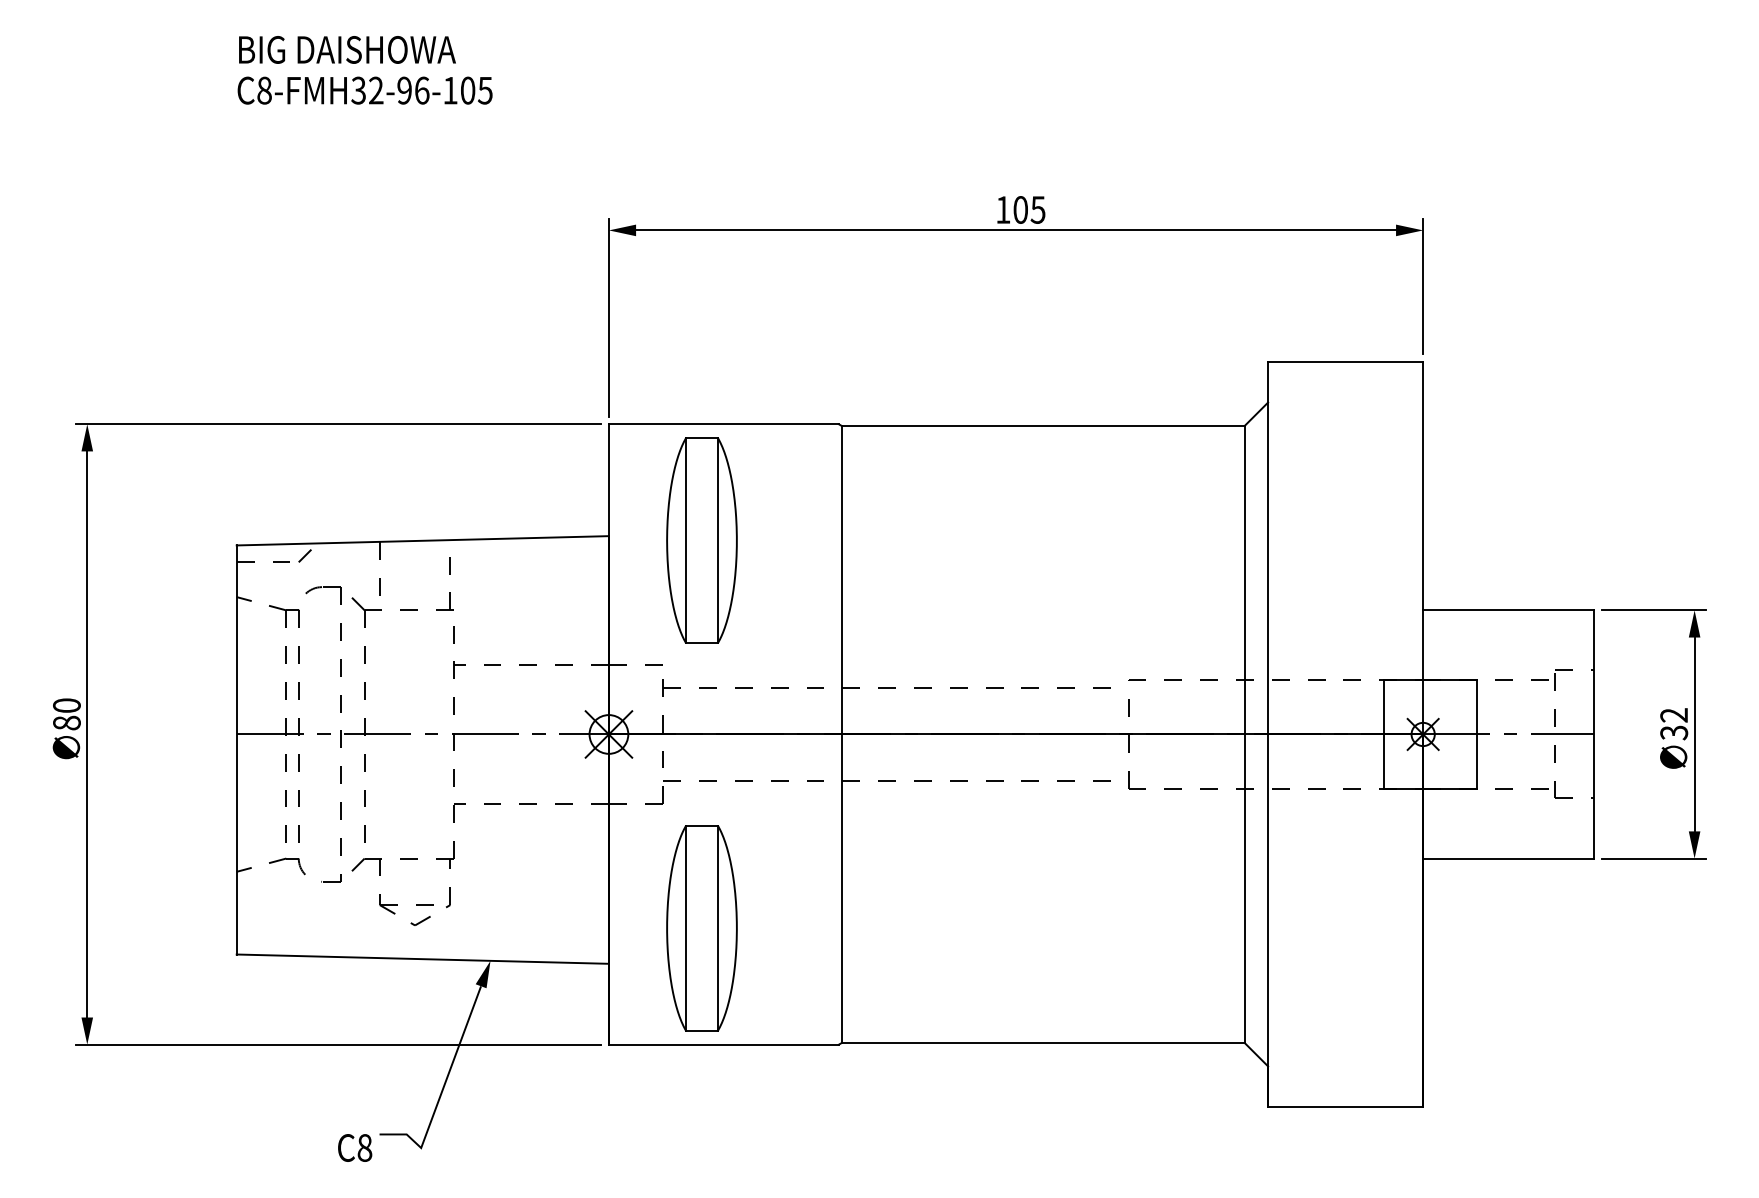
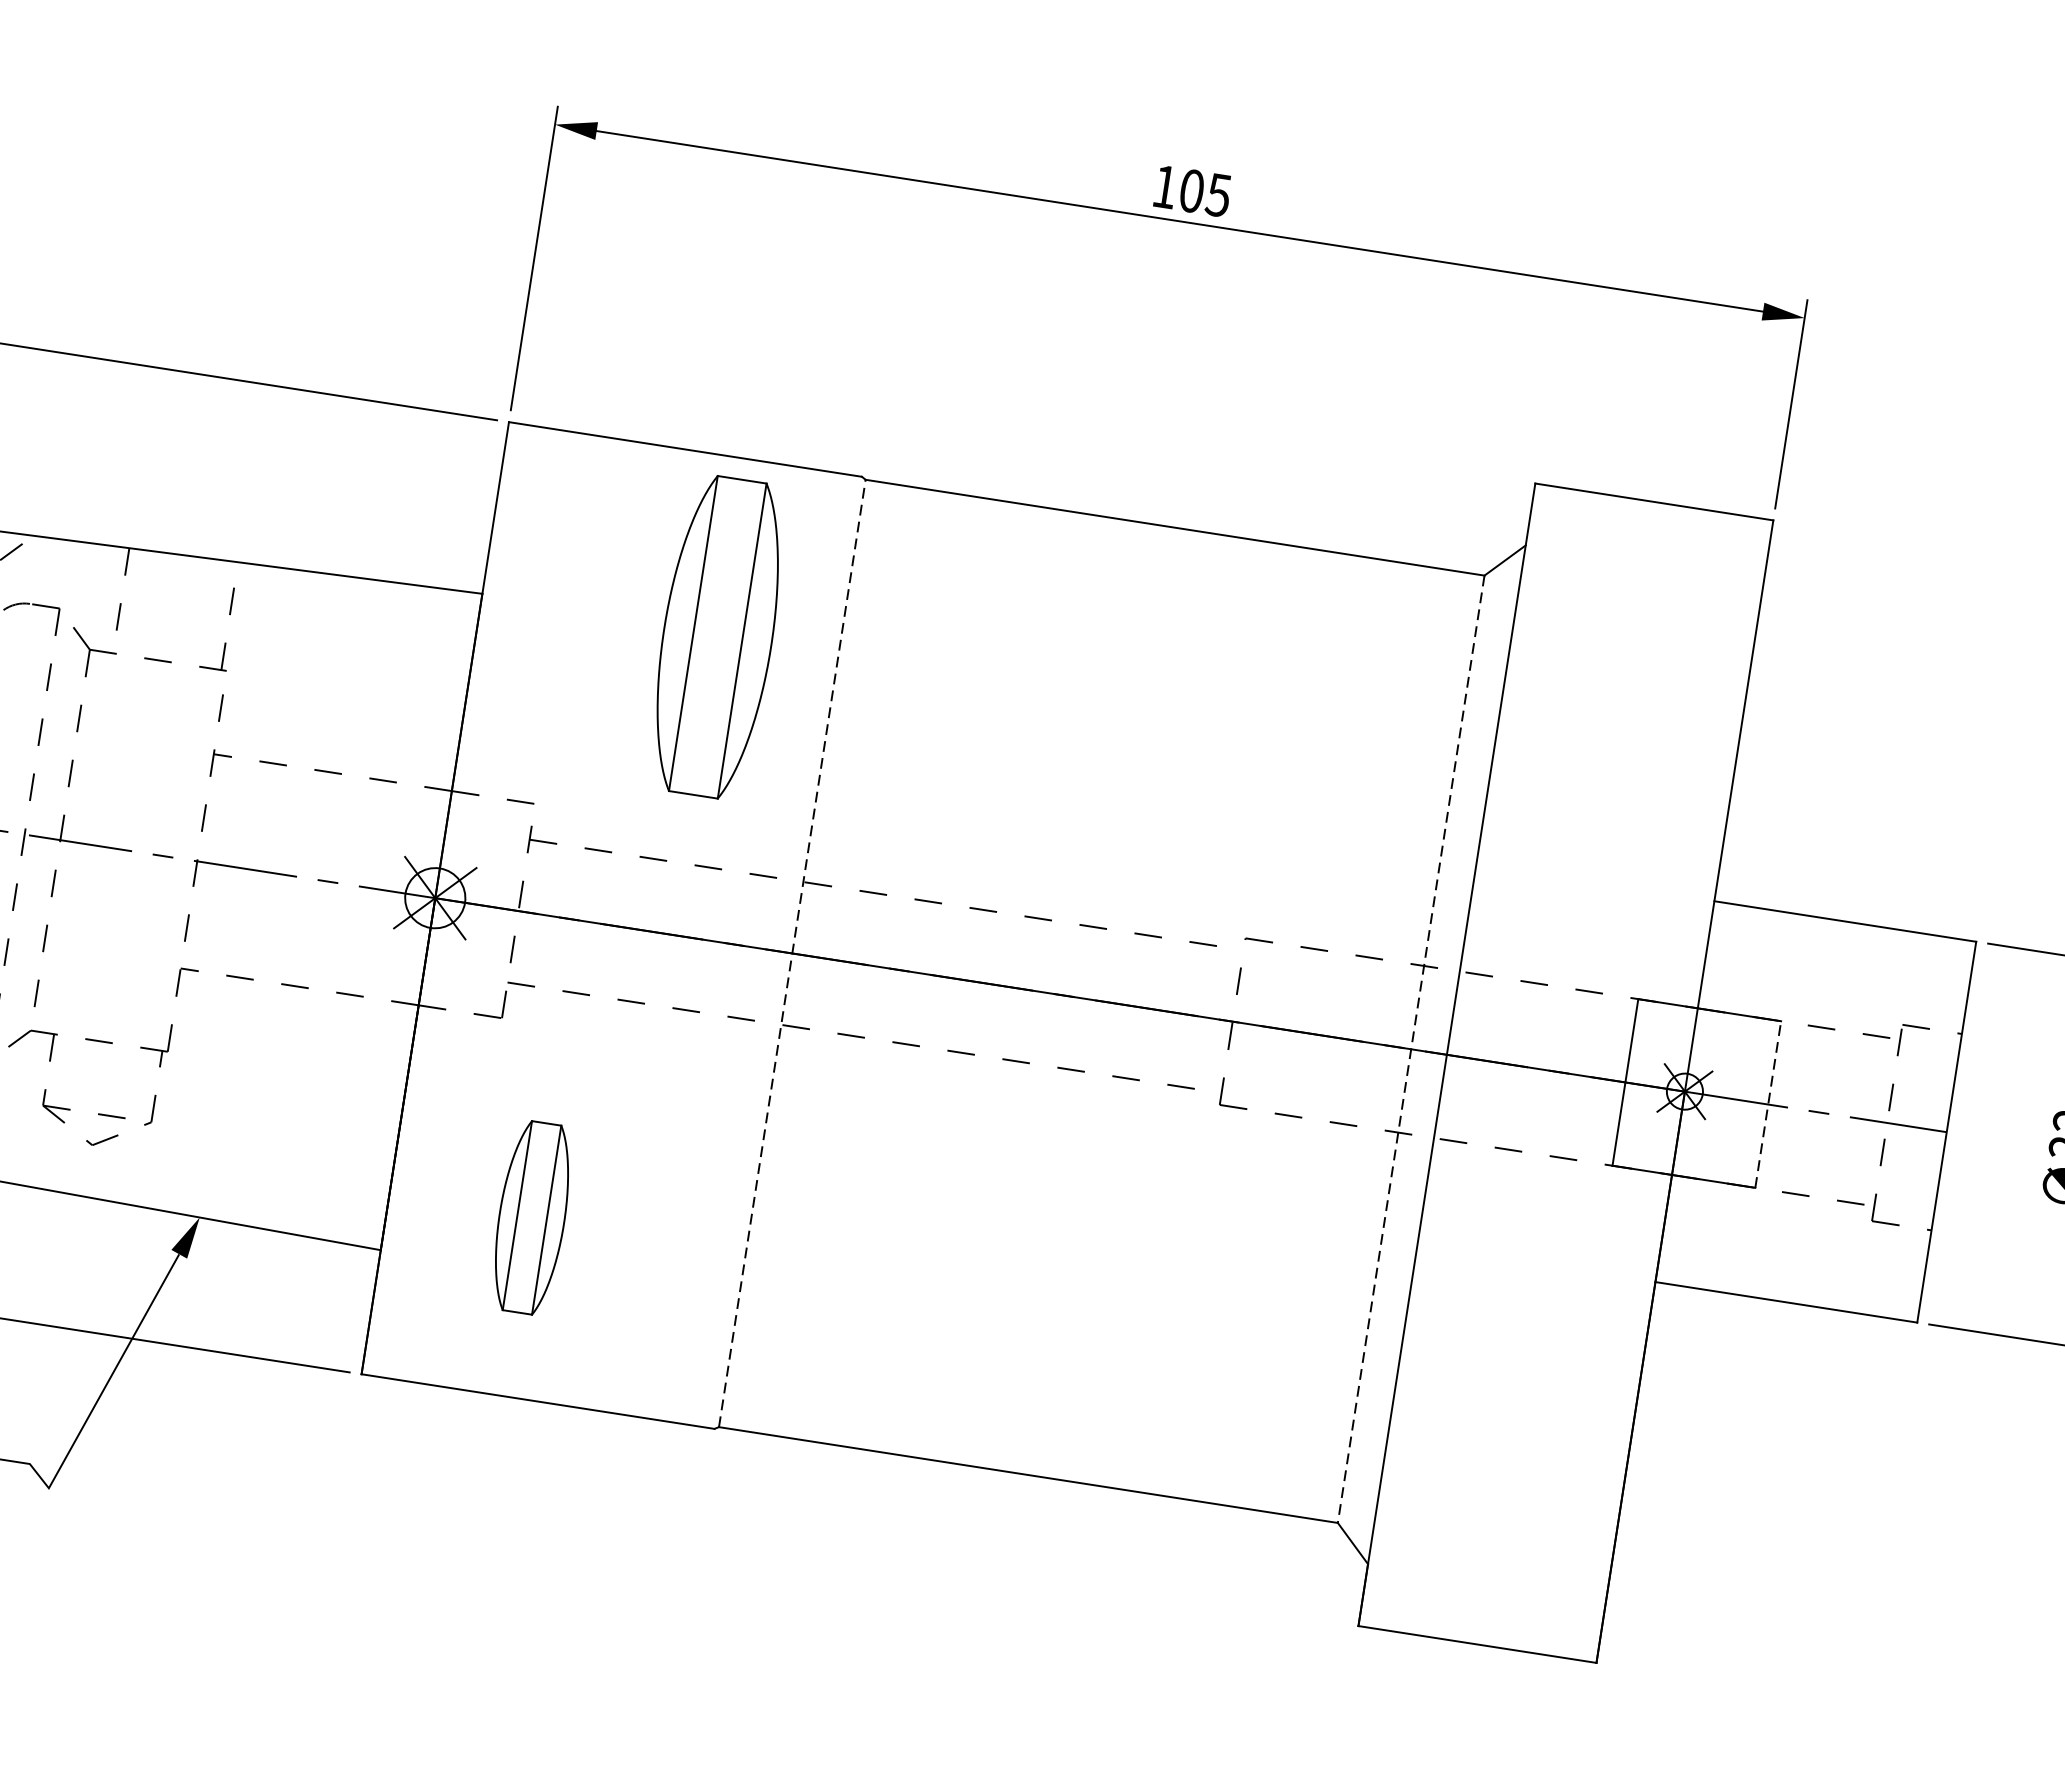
part: (701, 540) -> (717, 636), moved
line: (1477, 733) -> (1768, 1103), solid -> dashed
line: (841, 734) -> (792, 953), solid -> dashed
line: (1244, 734) -> (1410, 1049), solid -> dashed
part: (701, 928) -> (531, 1217), size x0.6

